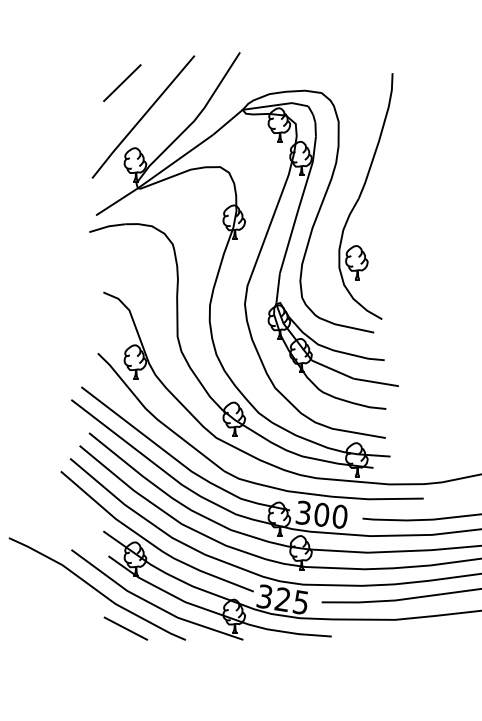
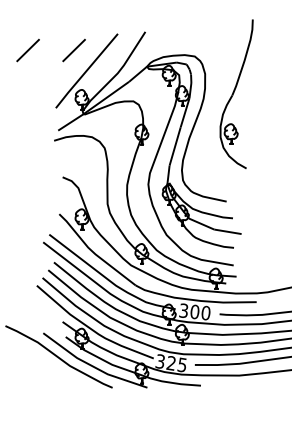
line: (45, 83) -> (27, 50), added
part: (365, 195) -> (236, 93), moved
line: (124, 627) -> (75, 380), removed

